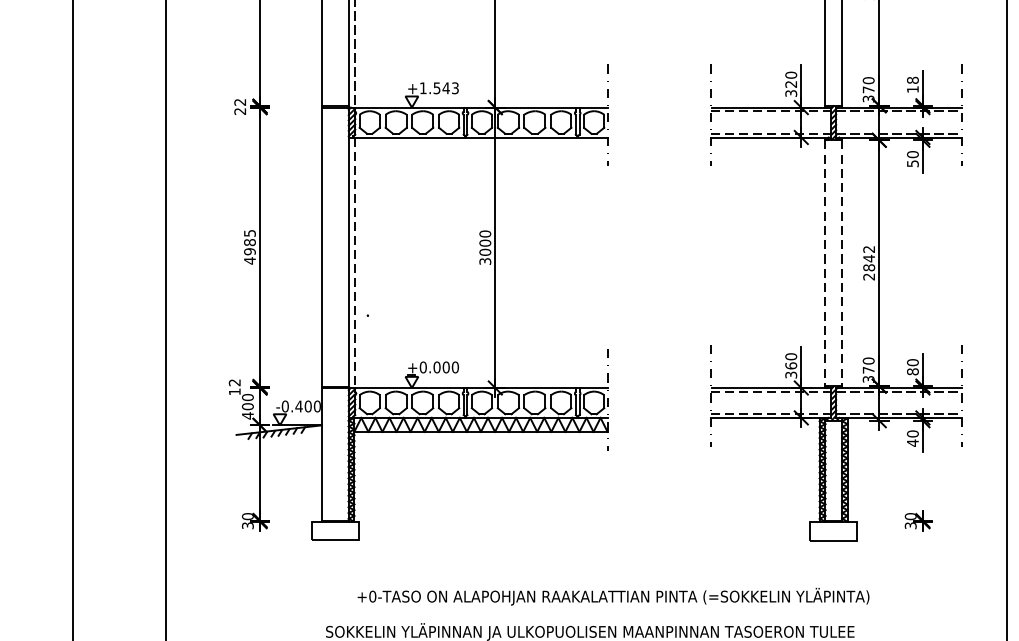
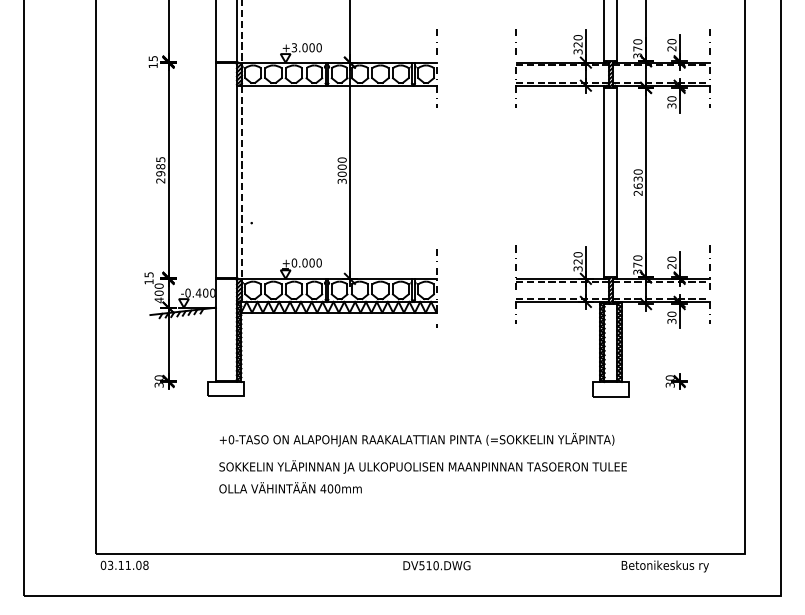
text: (912, 85) -> (671, 45), 18 -> 20
text: (438, 87) -> (306, 47), +1.543 -> +3.000
text: (239, 107) -> (152, 62), 22 -> 15
text: (911, 163) -> (670, 105), 50 -> 30
text: (868, 257) -> (637, 178), 2842 -> 2630
text: (249, 260) -> (160, 180), 4985 -> 2985
line: (825, 263) -> (604, 182), dashed -> solid
line: (842, 263) -> (617, 182), dashed -> solid
text: (790, 365) -> (577, 261), 360 -> 320
text: (912, 371) -> (671, 266), 80 -> 20
text: (234, 382) -> (148, 274), 12 -> 15
text: (912, 443) -> (671, 321), 40 -> 30
text: (612, 596) -> (416, 439), moved

